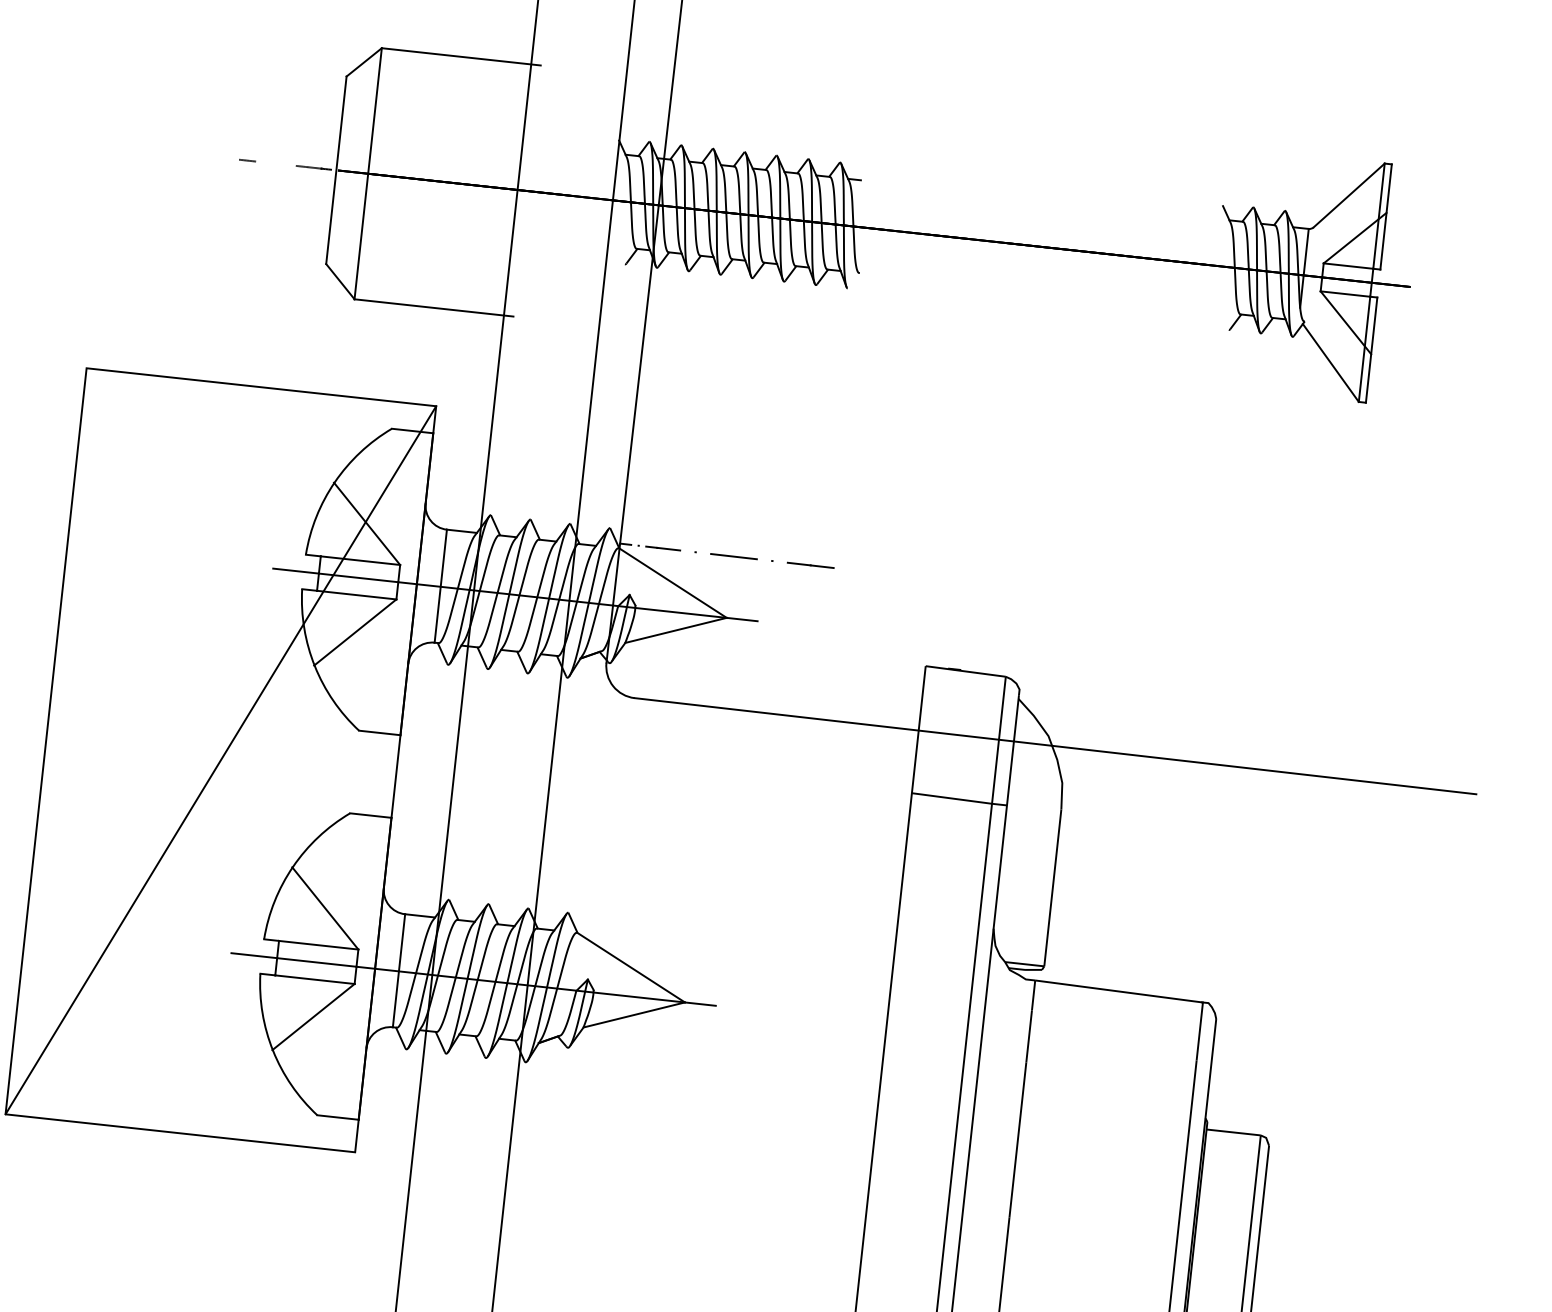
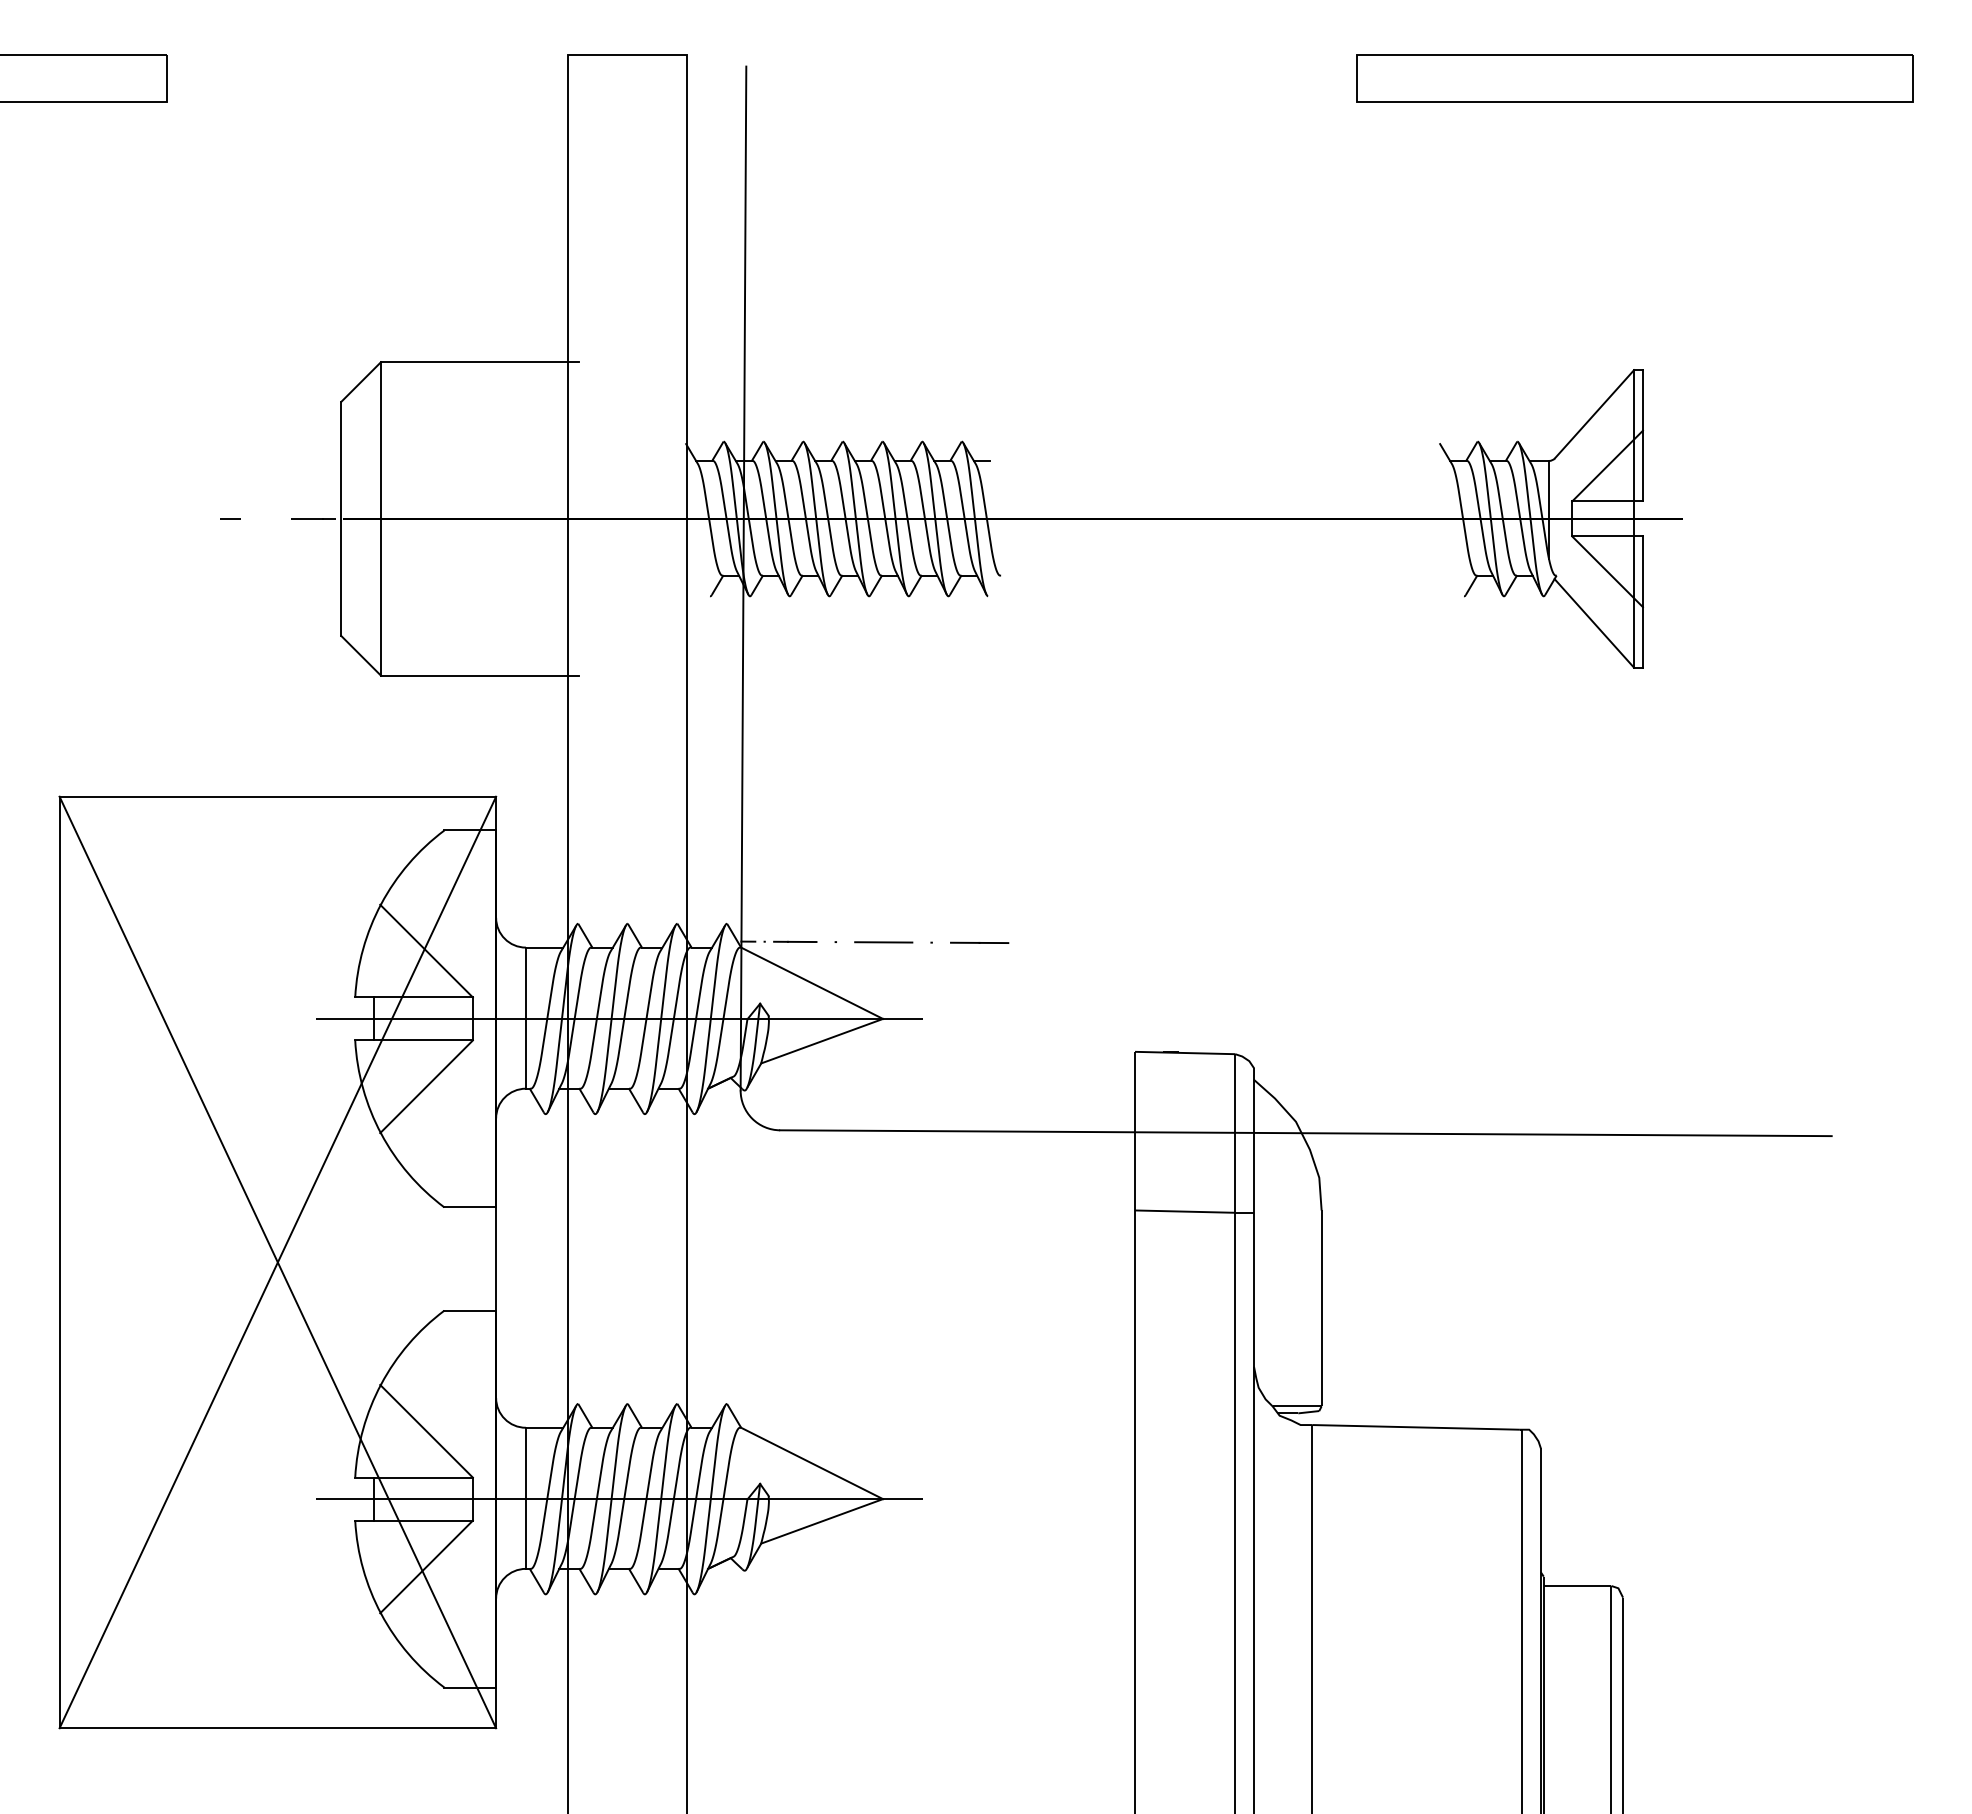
line: (220, 760) -> (277, 1262), added

